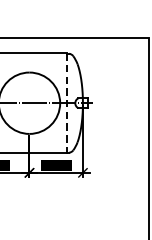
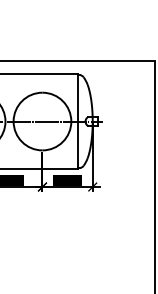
line: (66, 104) -> (77, 122), dashed -> solid

